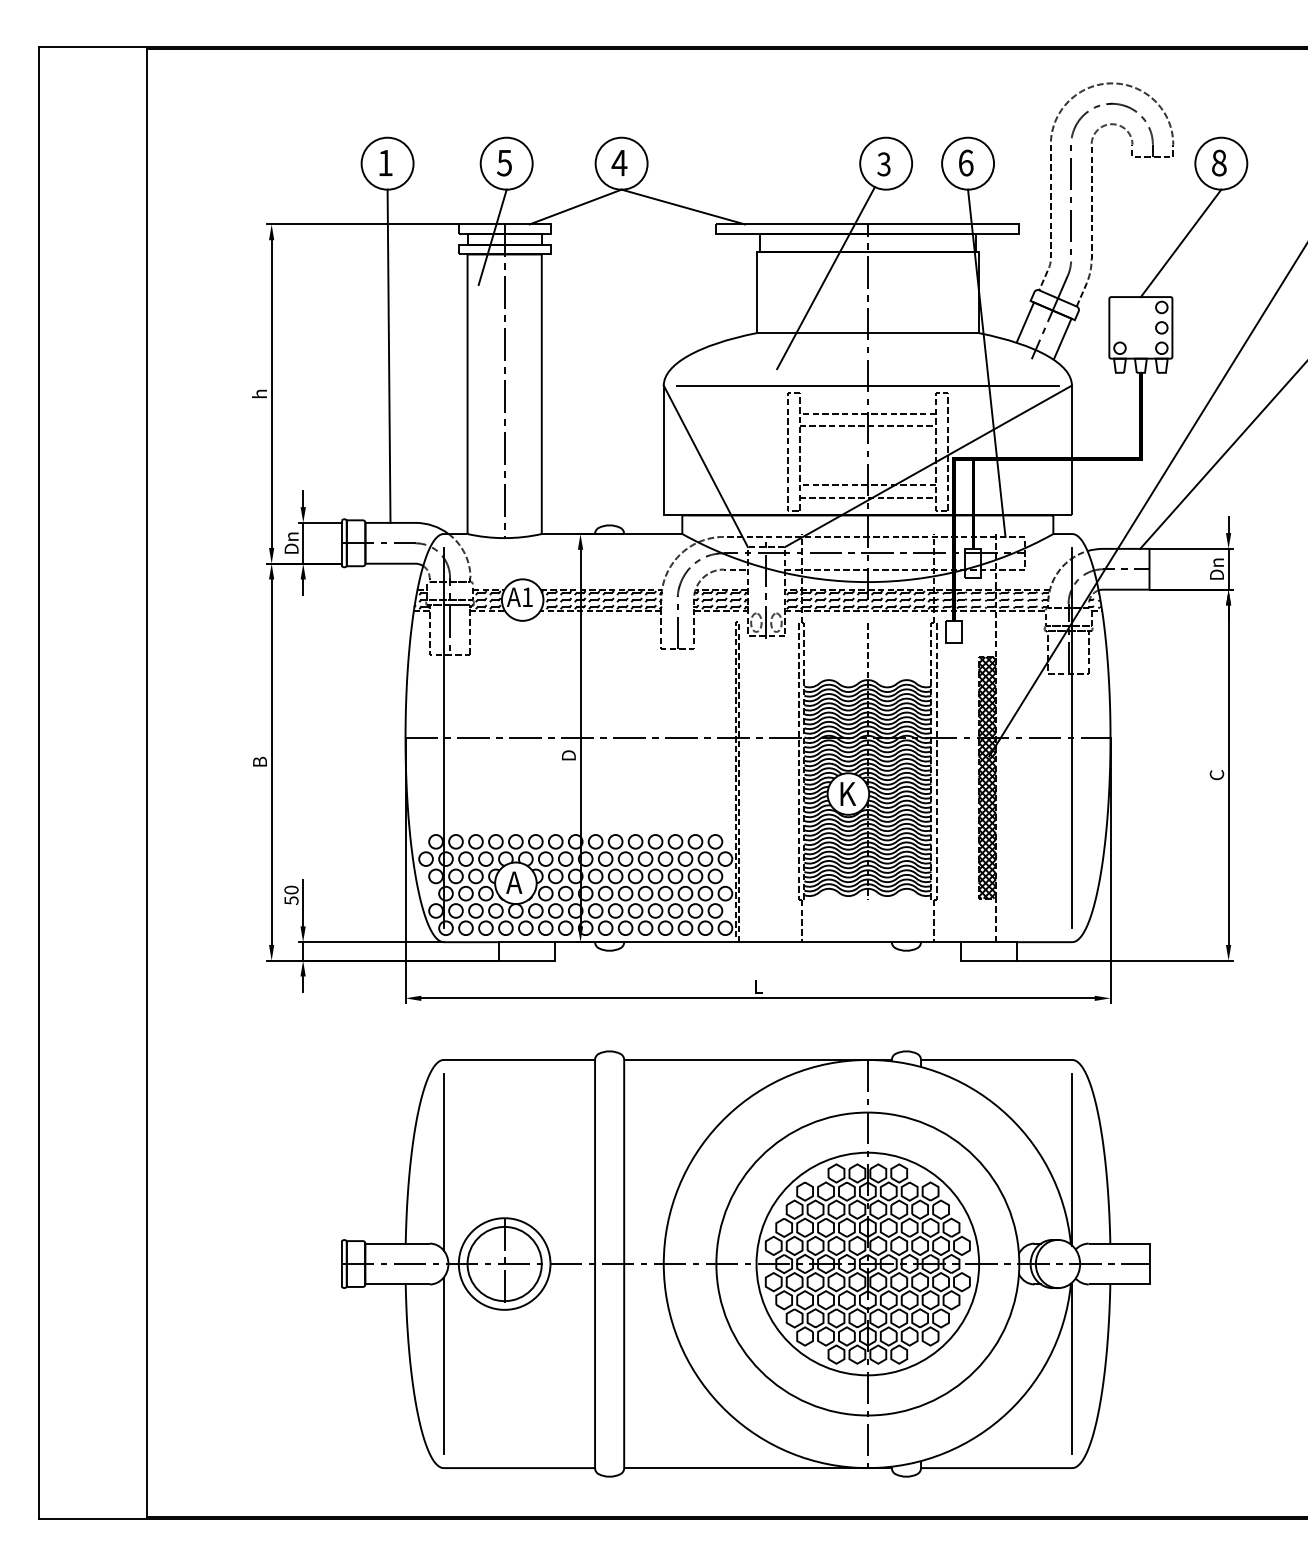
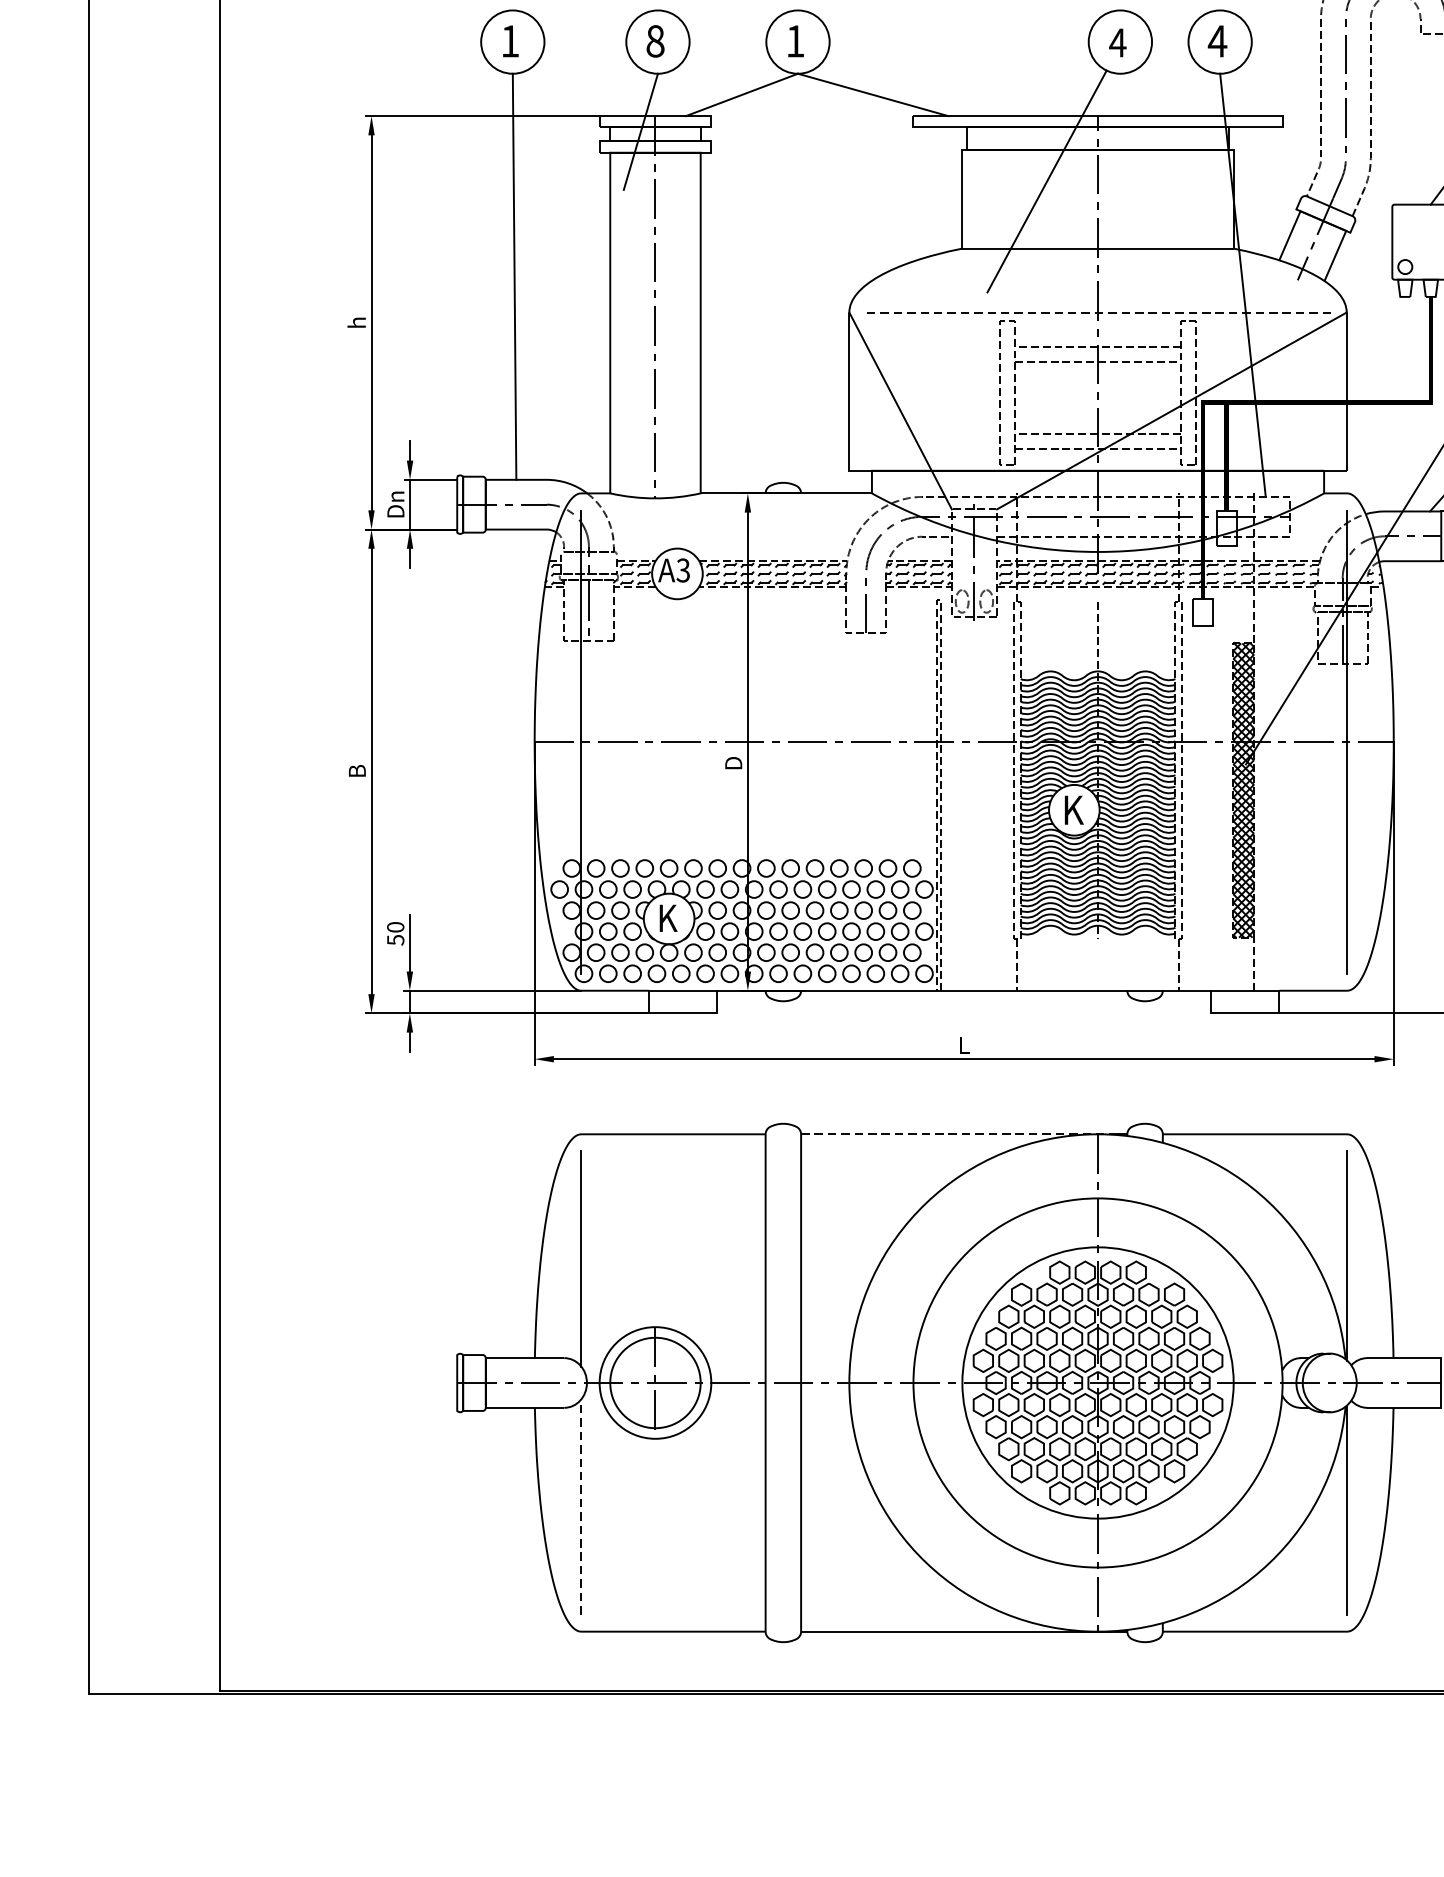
text: (504, 162) -> (655, 40), 5 -> 8
text: (619, 162) -> (795, 40), 4 -> 1
text: (965, 162) -> (1217, 40), 6 -> 4
text: (883, 164) -> (1117, 43), 3 -> 4
line: (867, 385) -> (1097, 312), solid -> dashed
text: (527, 597) -> (683, 570), 1 -> 3
text: (514, 882) -> (667, 918), A -> K
line: (754, 1059) -> (959, 1133), solid -> dashed
line: (443, 1365) -> (580, 1506), solid -> dashed

